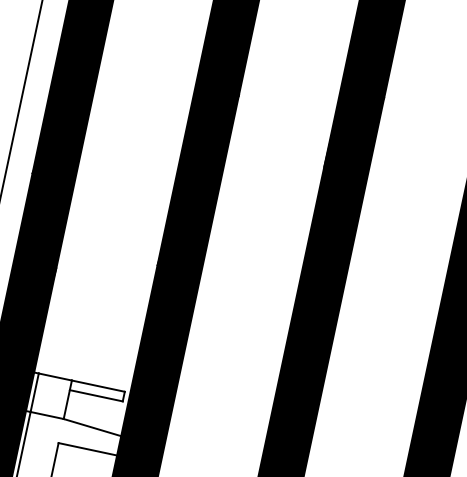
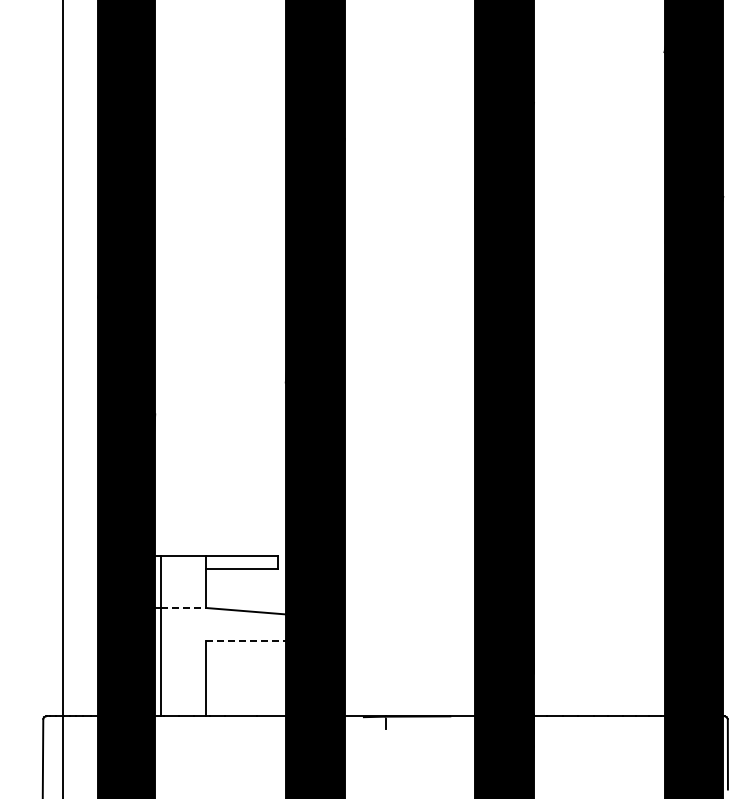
line: (47, 415) -> (184, 608), solid -> dashed
line: (88, 449) -> (246, 640), solid -> dashed

